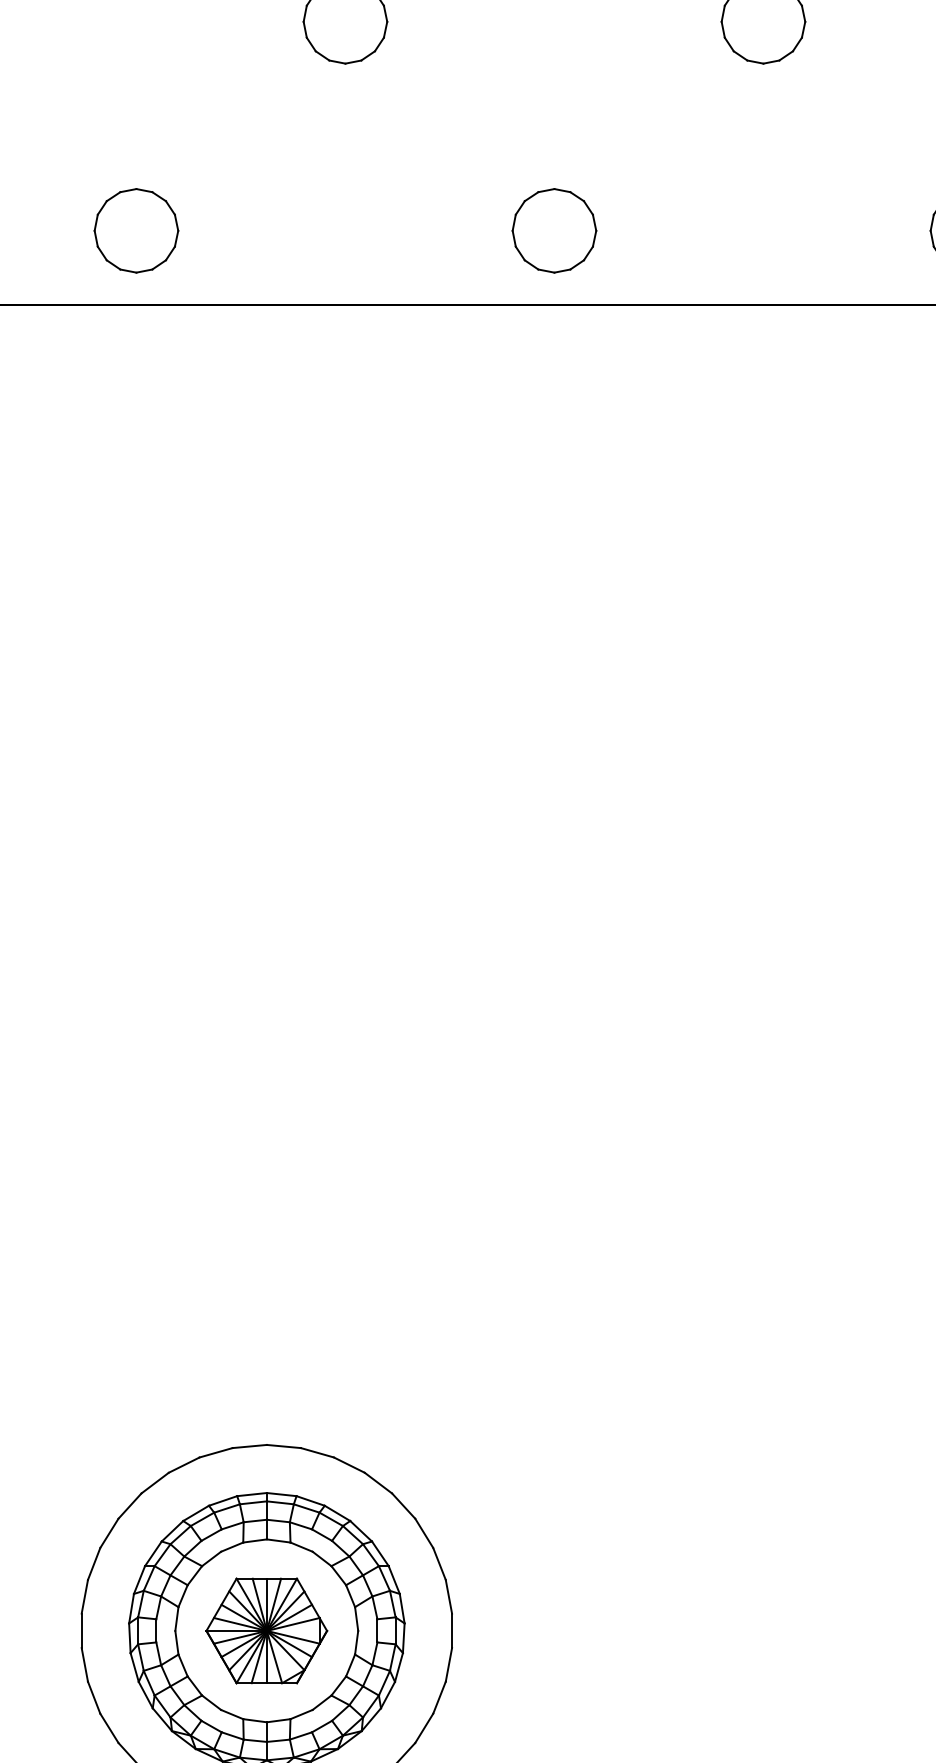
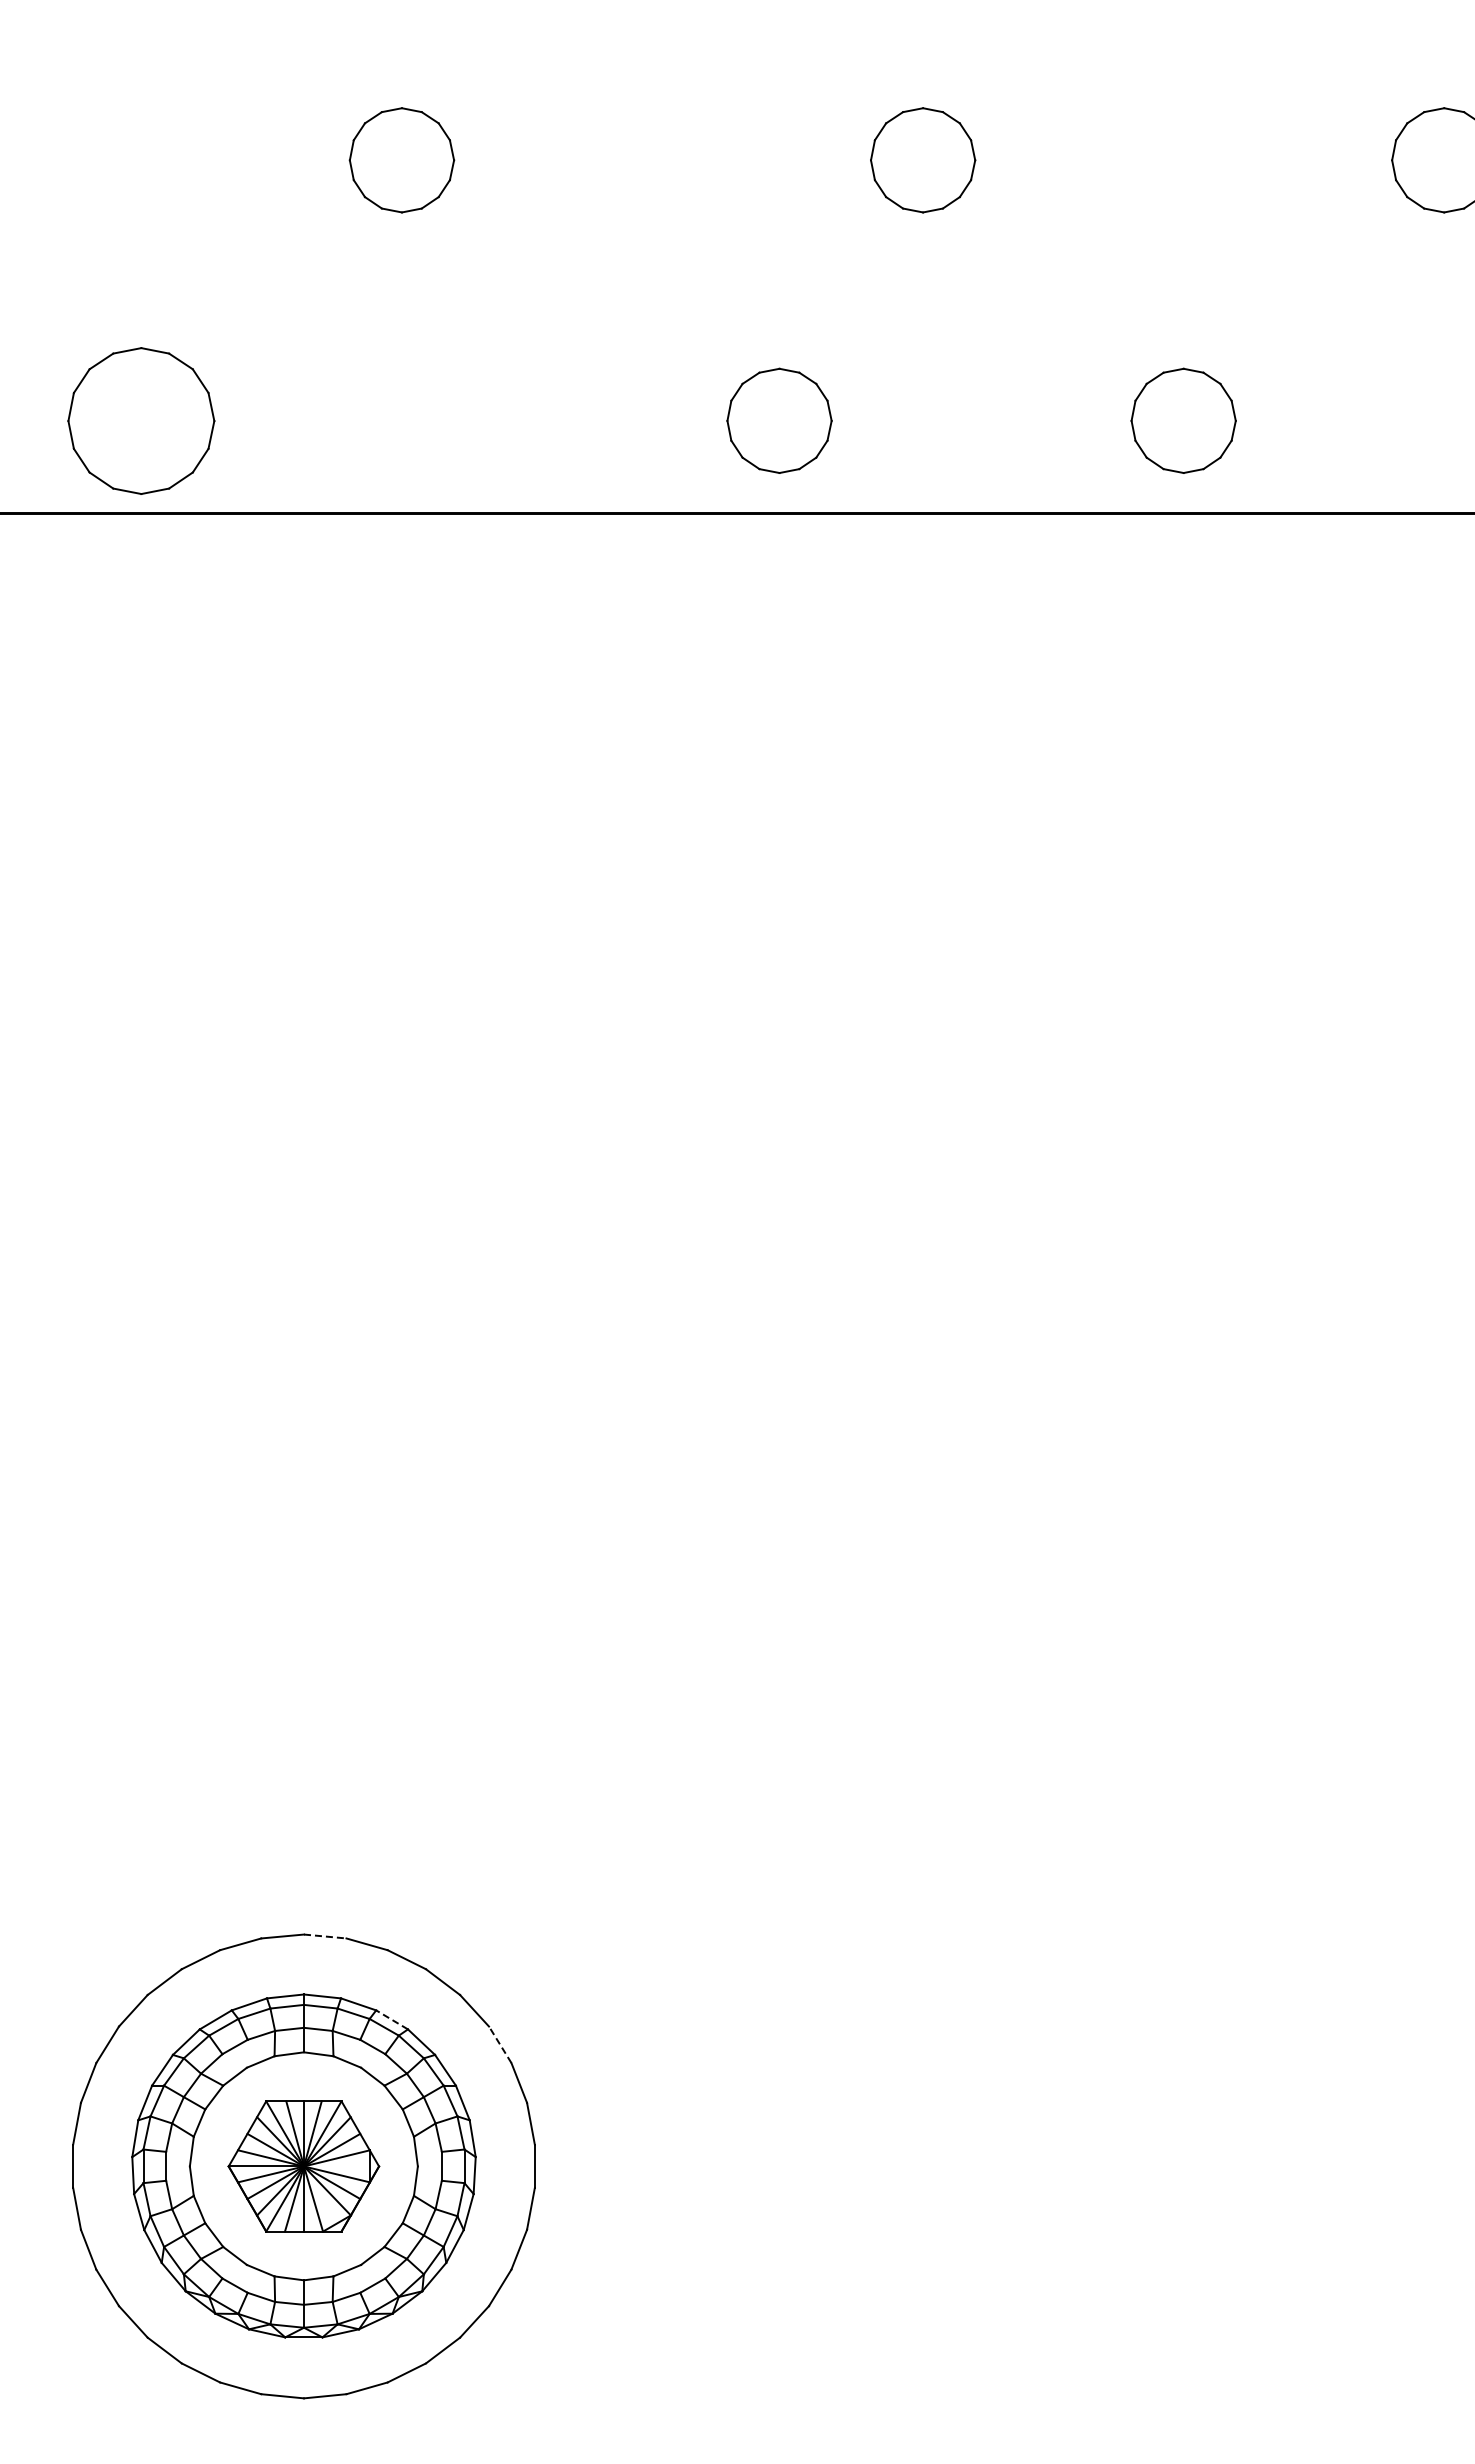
part: (136, 230) -> (141, 420), size x1.4
part: (554, 230) -> (779, 420), moved
line: (284, 1446) -> (325, 1936), solid -> dashed
line: (337, 1513) -> (392, 2019), solid -> dashed
line: (423, 1533) -> (499, 2044), solid -> dashed

